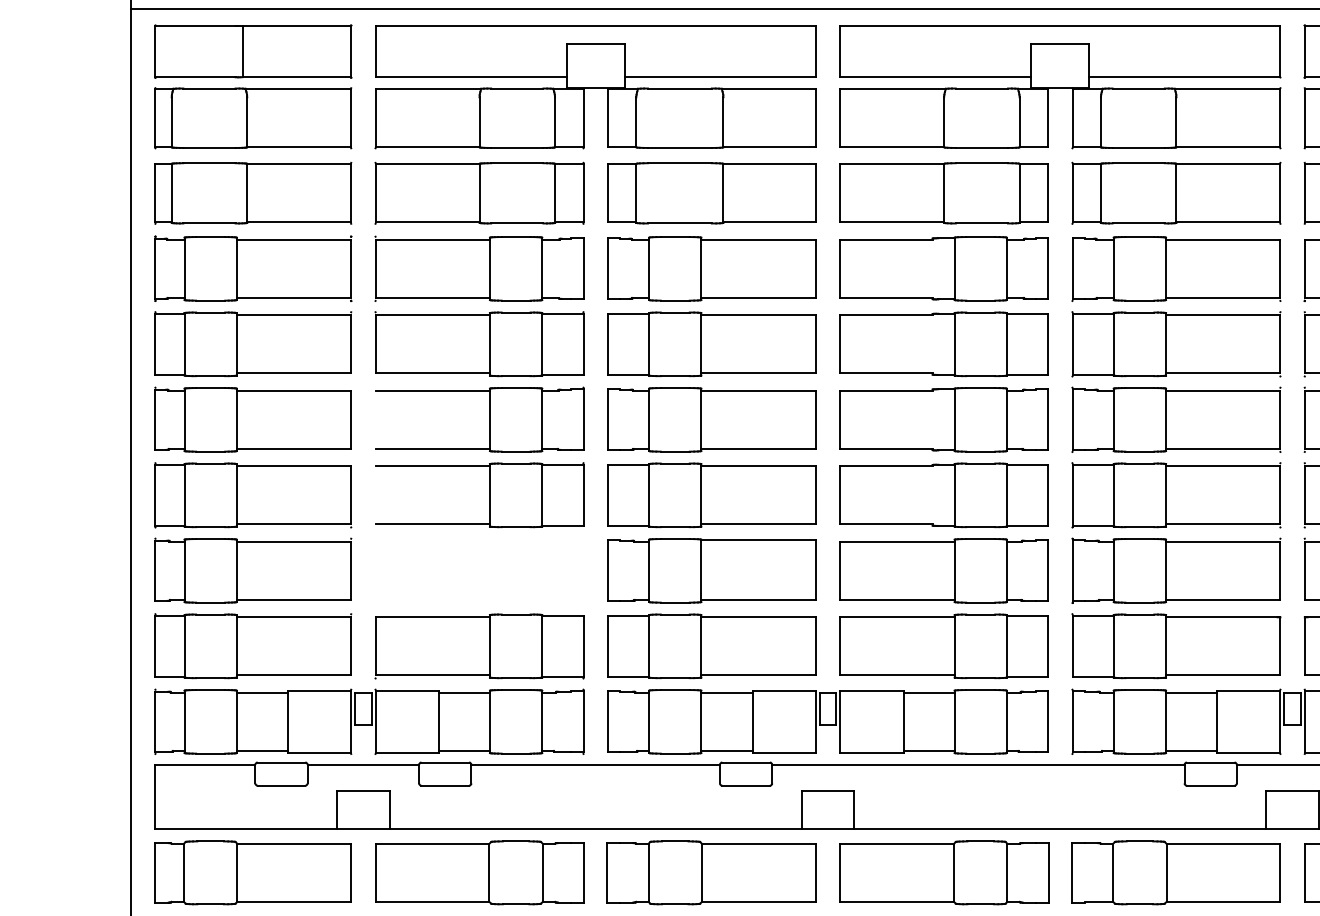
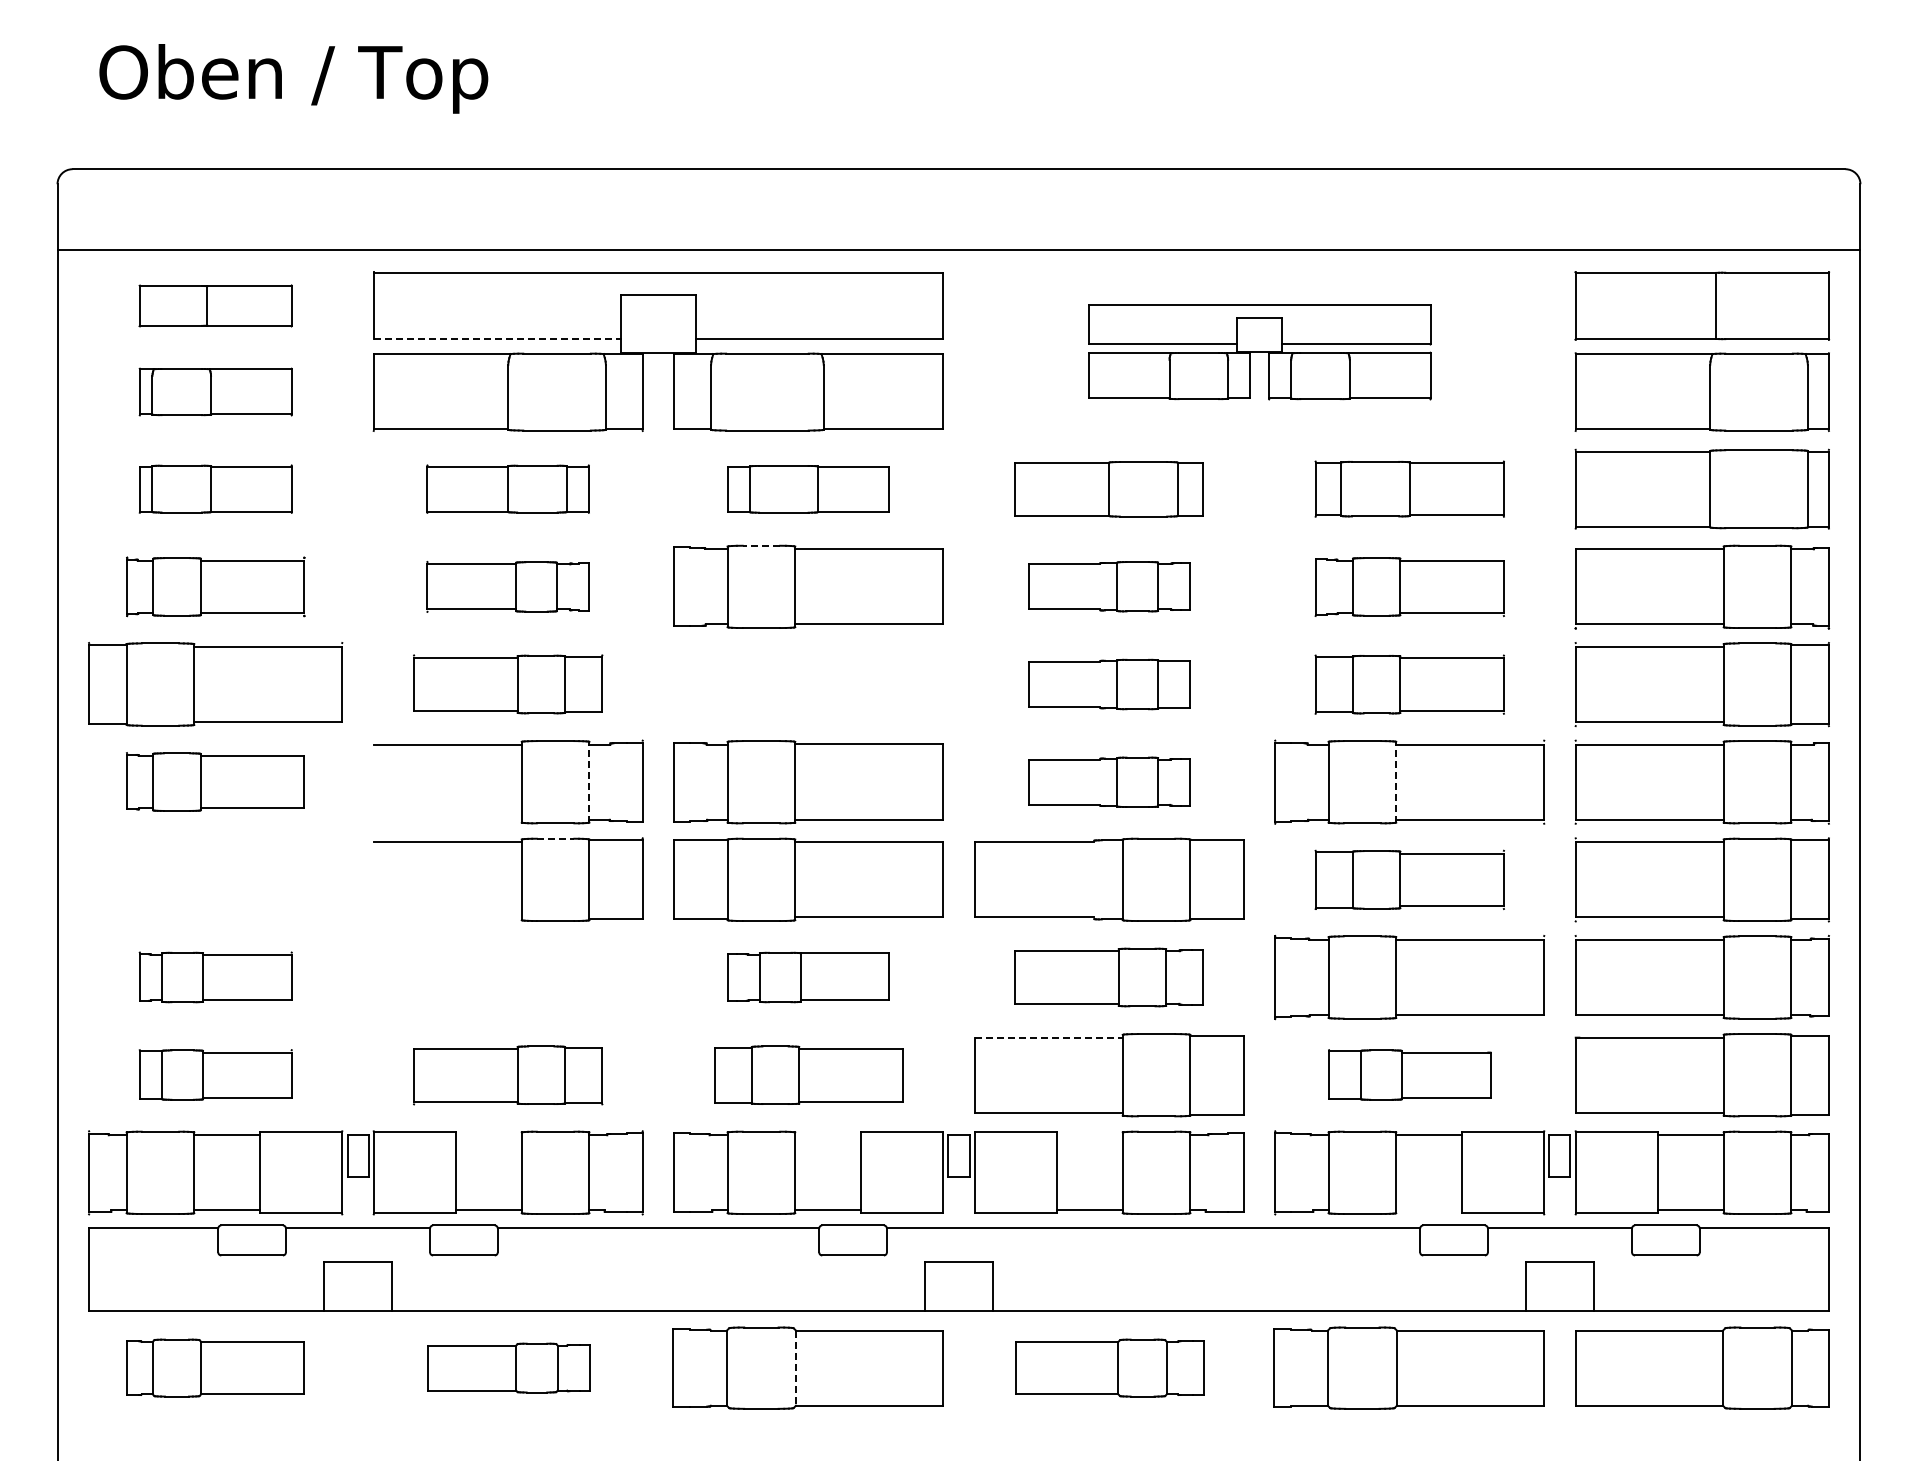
part: (253, 51) -> (215, 305), size x0.6
line: (471, 77) -> (497, 339), solid -> dashed
part: (1060, 86) -> (1259, 351), size x0.6
part: (253, 117) -> (215, 391), size x0.6
part: (253, 192) -> (215, 488), size x0.6
part: (478, 192) -> (507, 488), size x0.6
part: (1176, 192) -> (1409, 488), size x0.7
part: (711, 193) -> (808, 489), size x0.6
part: (944, 193) -> (1109, 489), size x0.7
line: (675, 236) -> (761, 545), solid -> dashed
part: (253, 268) -> (215, 586), size x0.7
part: (478, 268) -> (507, 586), size x0.6
part: (944, 268) -> (1109, 586), size x0.6
part: (1176, 268) -> (1409, 586), size x0.7
part: (478, 344) -> (507, 684), size x0.7
part: (711, 344) -> (808, 684), removed
part: (944, 344) -> (1109, 684), size x0.6
part: (1176, 344) -> (1409, 684), size x0.7
part: (253, 419) -> (215, 781), size x0.7
line: (542, 419) -> (589, 781), solid -> dashed
line: (1166, 419) -> (1396, 781), solid -> dashed
part: (944, 420) -> (1109, 782), size x0.6
line: (432, 448) -> (447, 819), removed
line: (516, 463) -> (555, 838), solid -> dashed
part: (253, 495) -> (215, 879), removed
part: (1176, 495) -> (1409, 879), size x0.7
line: (432, 524) -> (447, 917), removed
part: (253, 570) -> (215, 977), size x0.6
part: (711, 570) -> (808, 977), size x0.6
part: (944, 570) -> (1109, 977), size x0.7
line: (897, 617) -> (1048, 1037), solid -> dashed
part: (253, 645) -> (215, 1074), size x0.6
part: (1176, 645) -> (1409, 1074), size x0.6
part: (478, 646) -> (507, 1075), size x0.7
part: (711, 646) -> (808, 1075), size x0.7
line: (464, 692) -> (488, 1135), removed
line: (727, 692) -> (828, 1135), removed
line: (928, 692) -> (1089, 1135), removed
line: (1191, 750) -> (1429, 1210), removed
part: (253, 872) -> (215, 1367), size x0.7
part: (479, 872) -> (508, 1367), size x0.6
part: (944, 872) -> (1109, 1367), size x0.7
line: (701, 873) -> (795, 1368), solid -> dashed

